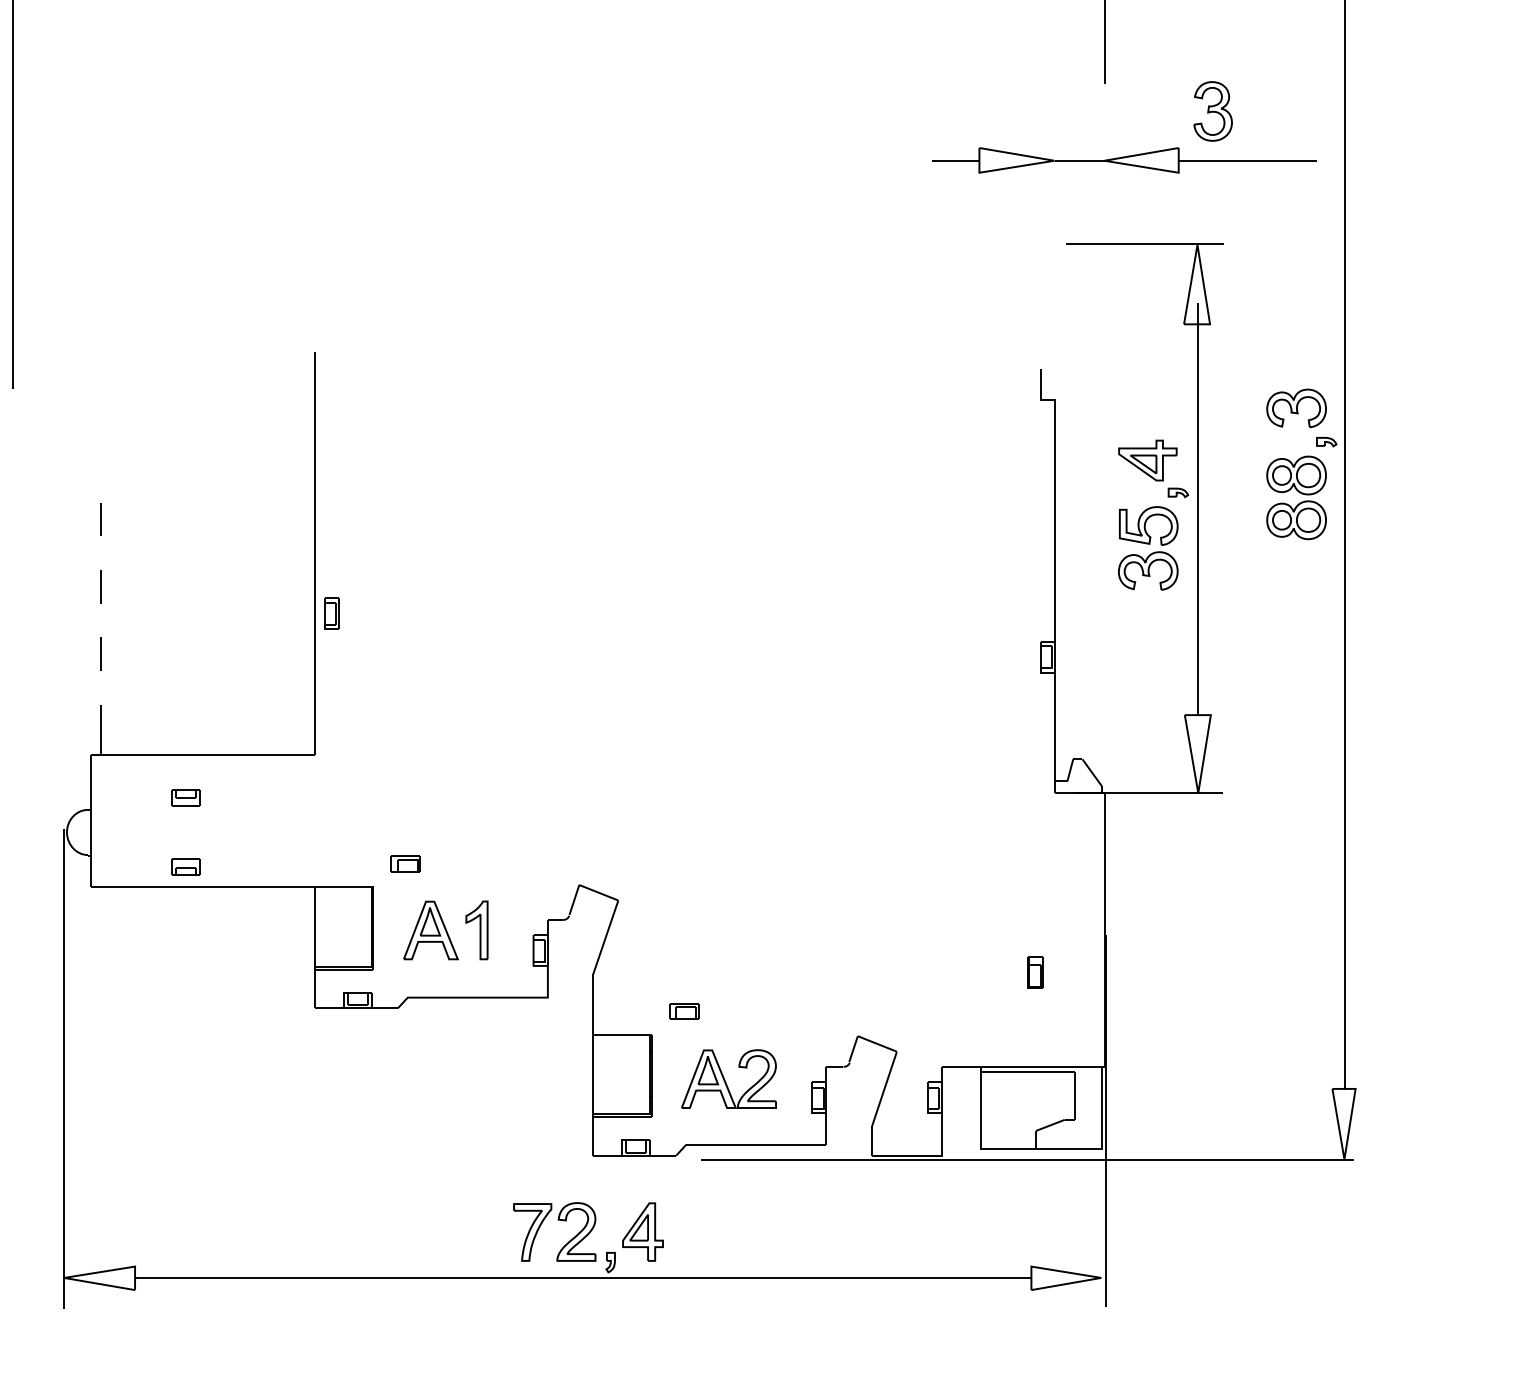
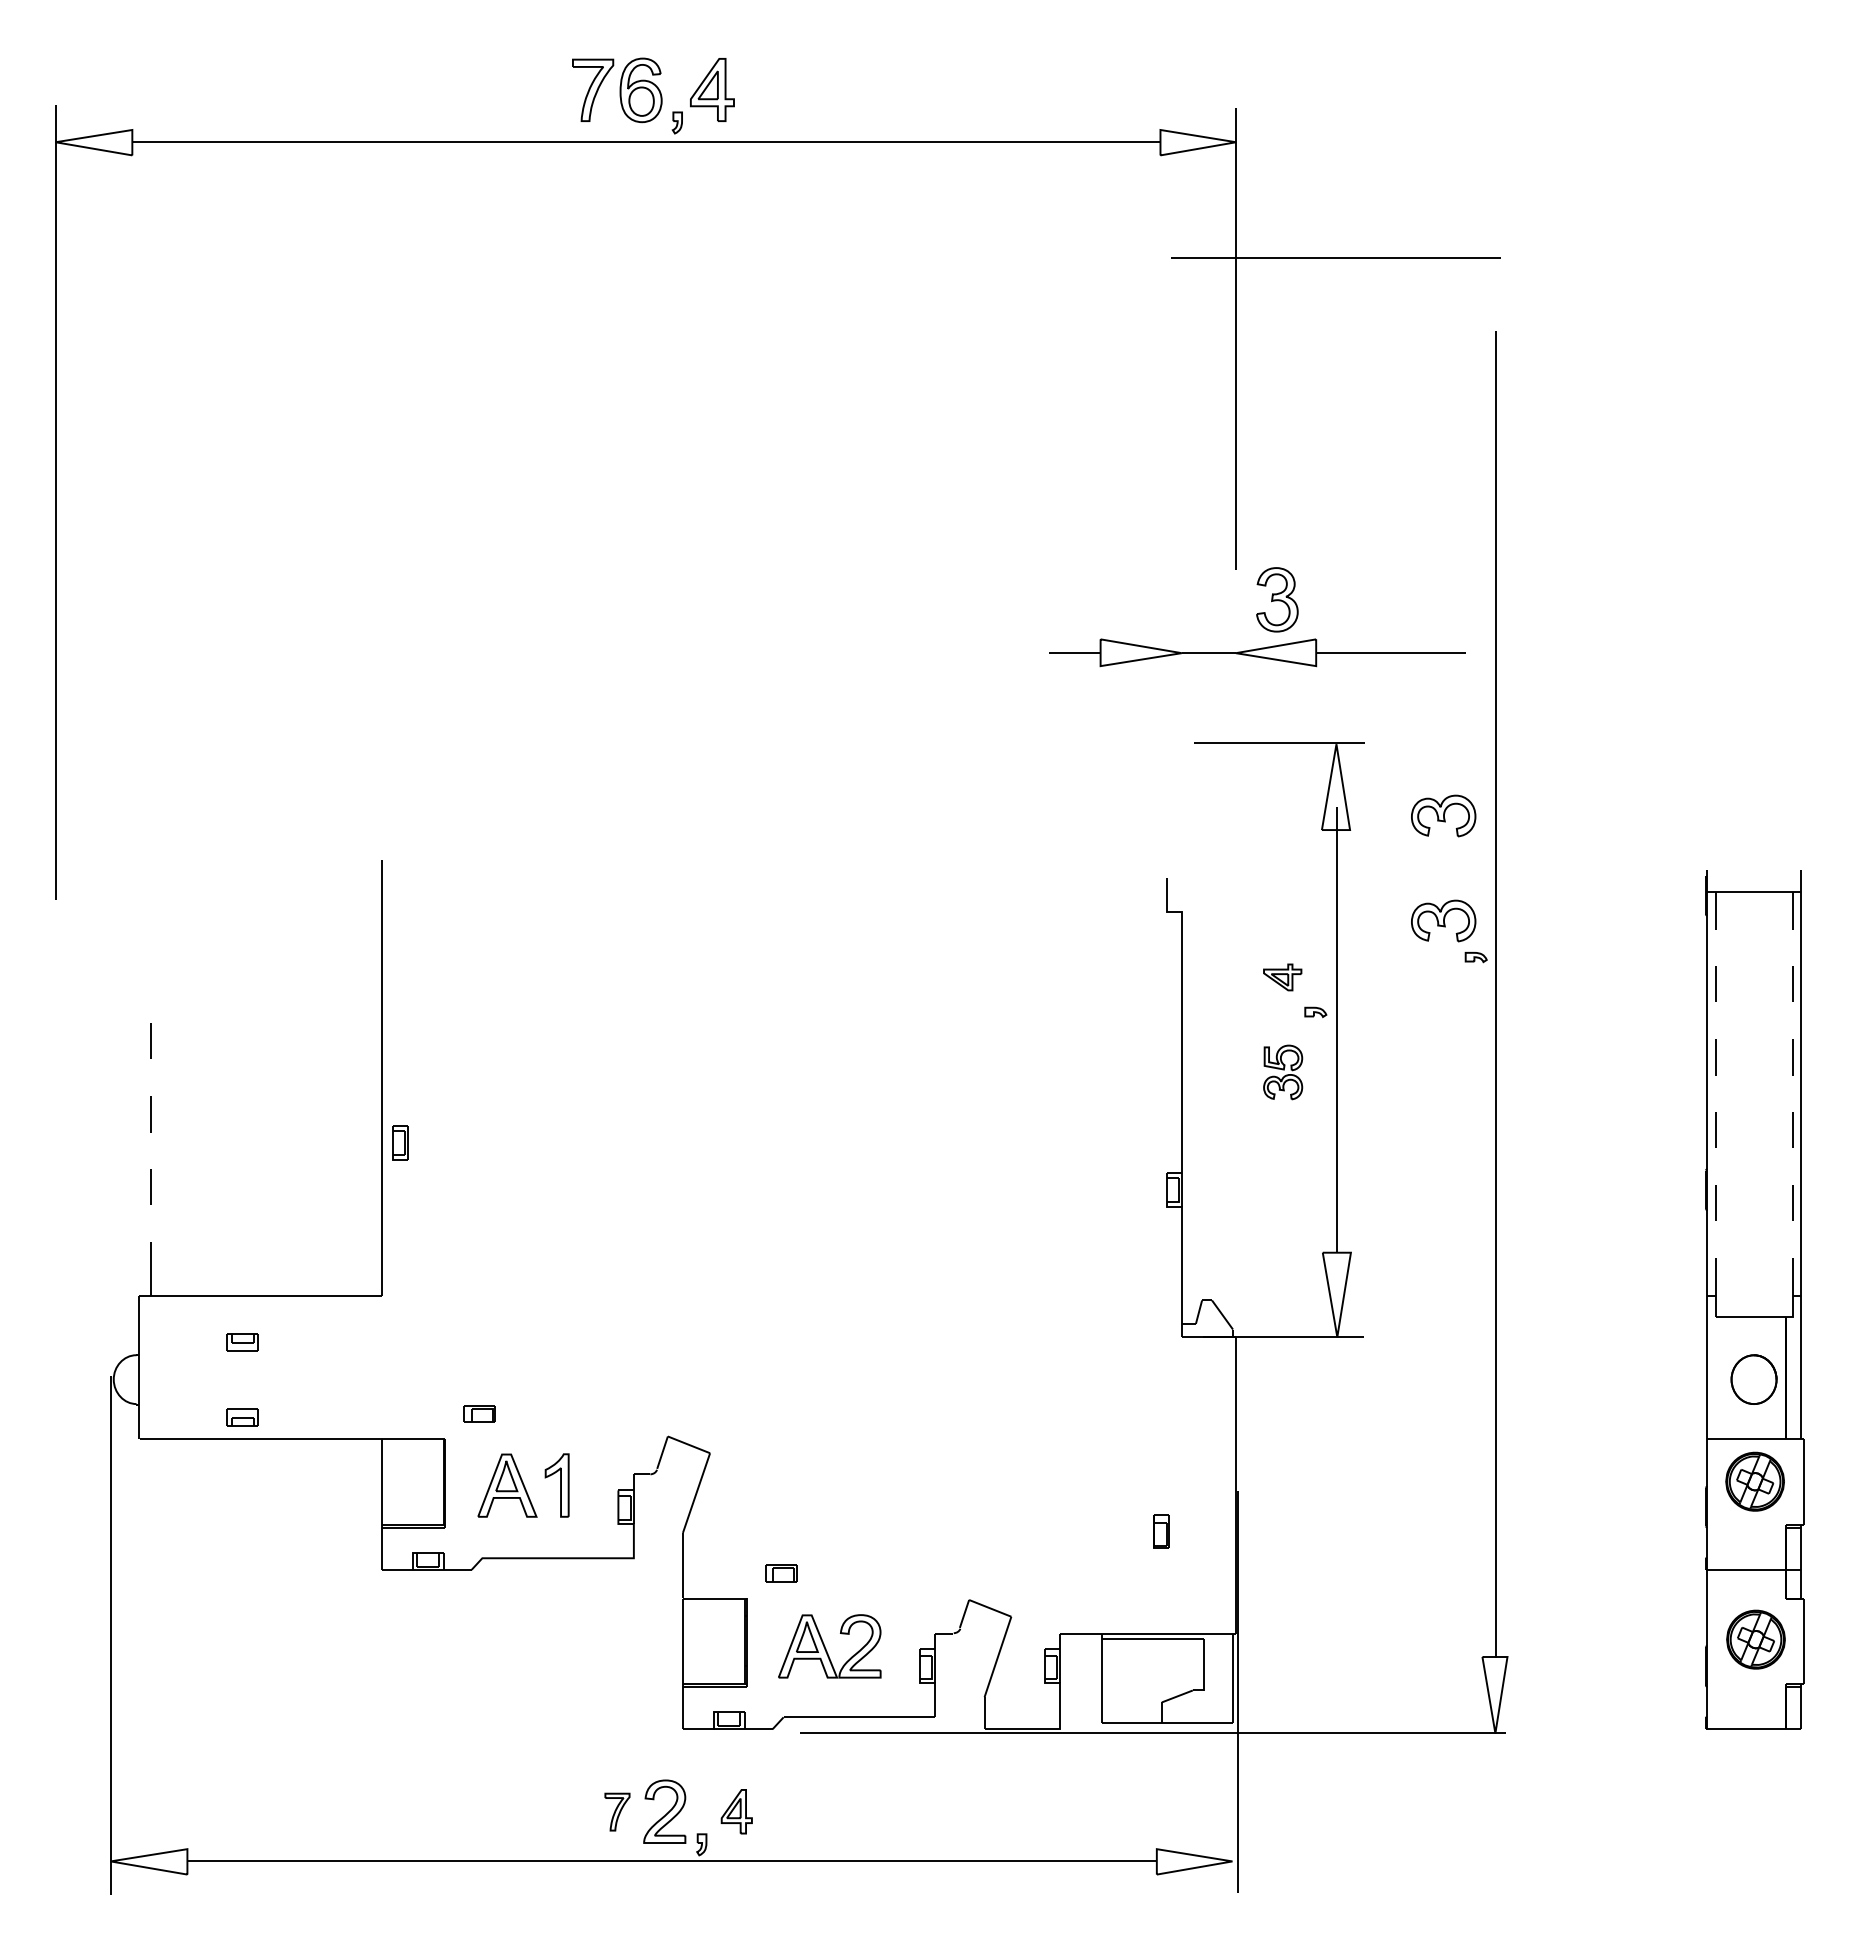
part: (1213, 111) -> (1277, 599), moved
part: (1296, 310) -> (1443, 815), added
part: (1147, 460) -> (1282, 977), size x0.6
part: (1296, 497) -> (1443, 1017), removed
part: (1147, 548) -> (1282, 1072), size x0.6
part: (532, 1231) -> (617, 1811), size x0.6
part: (642, 1231) -> (736, 1811), size x0.7

